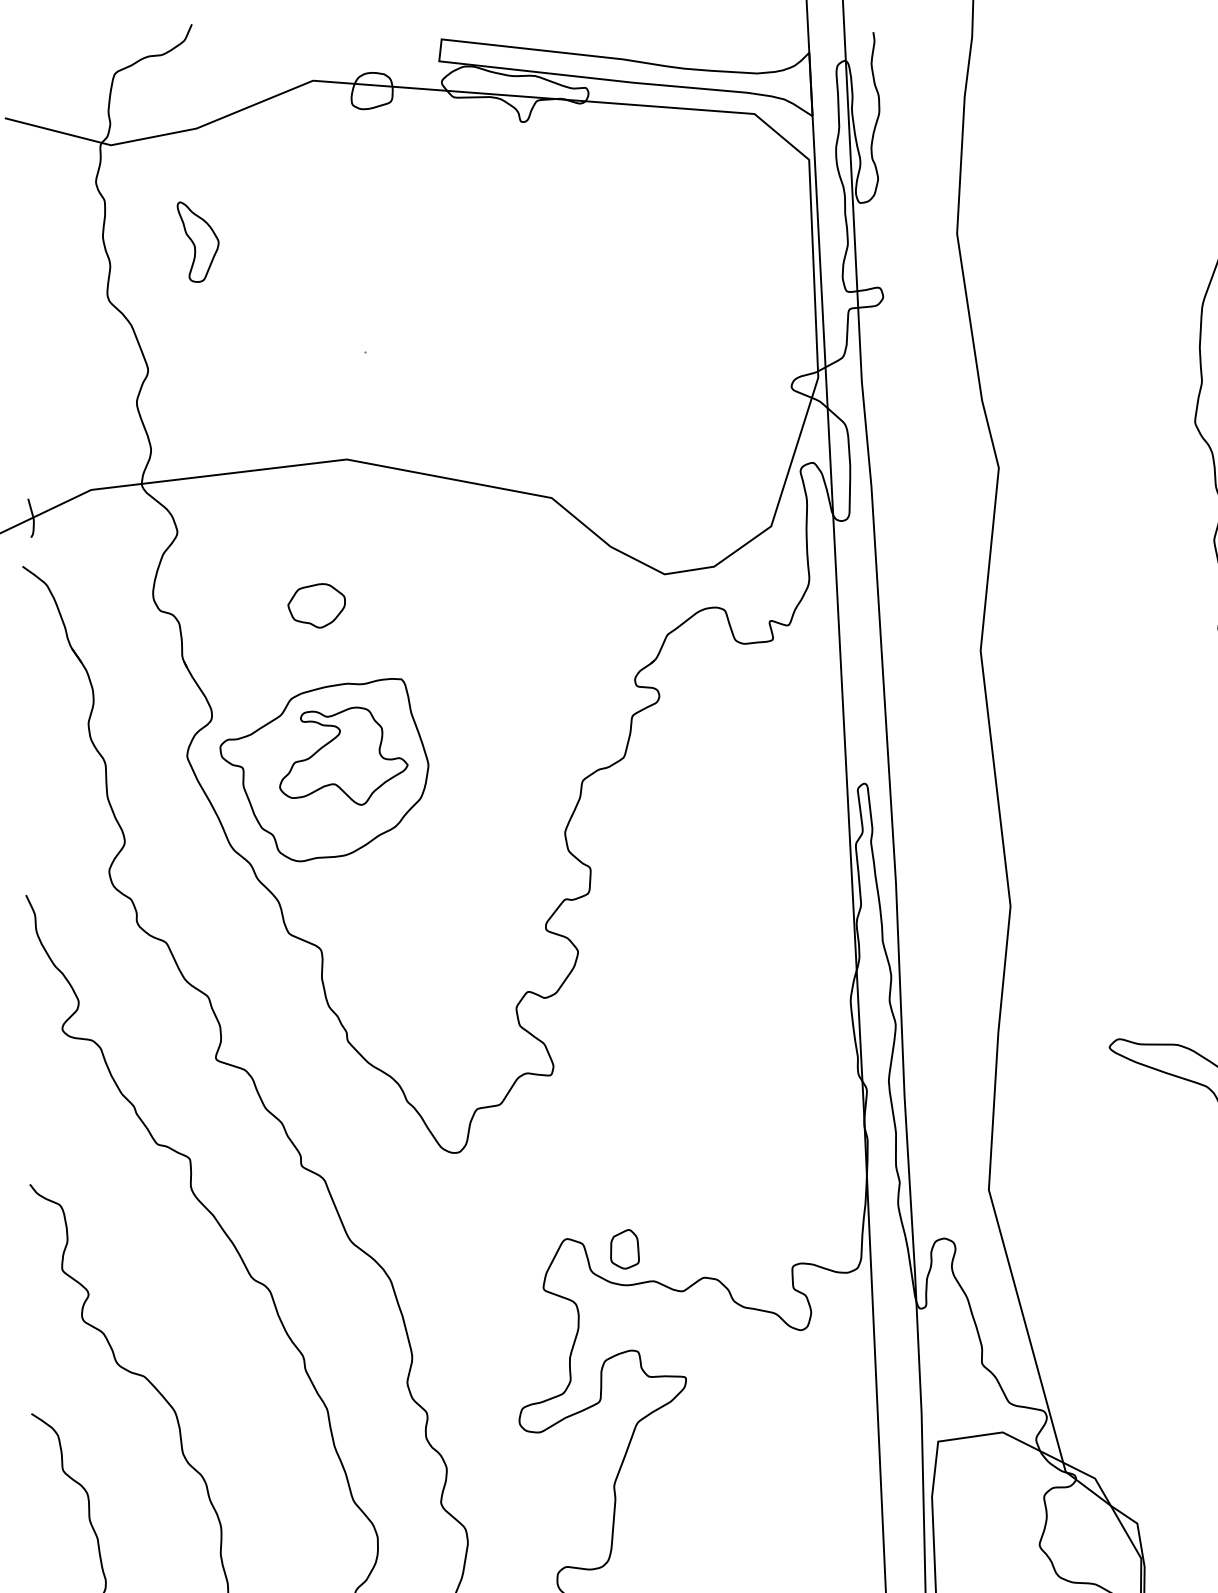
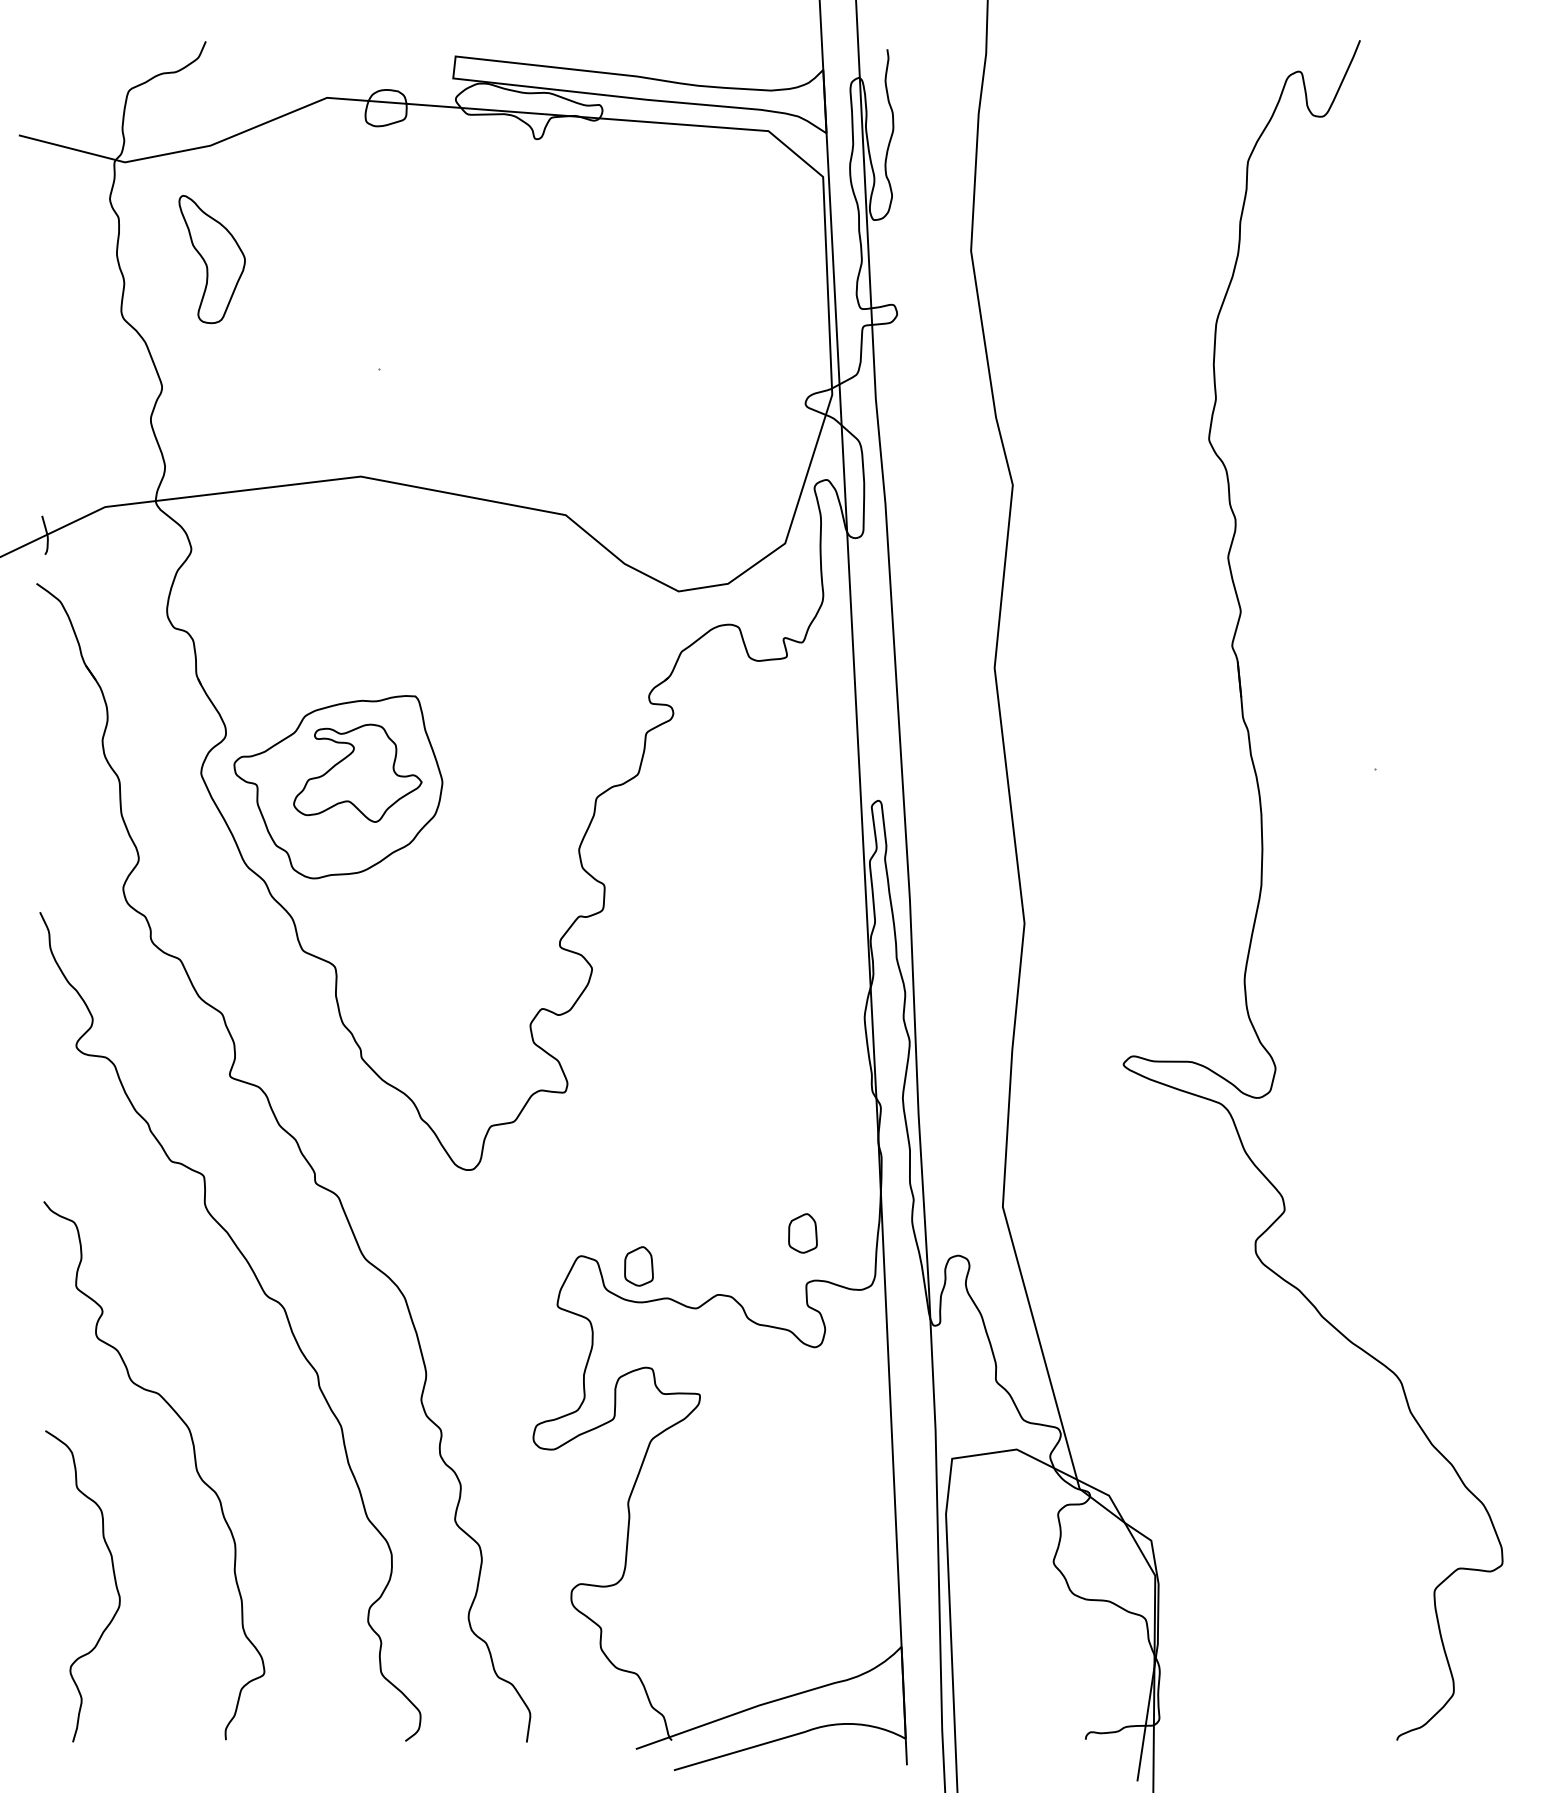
part: (197, 241) -> (211, 258), size x1.6
part: (316, 605) -> (330, 622), removed
part: (788, 1216) -> (802, 1233), added

